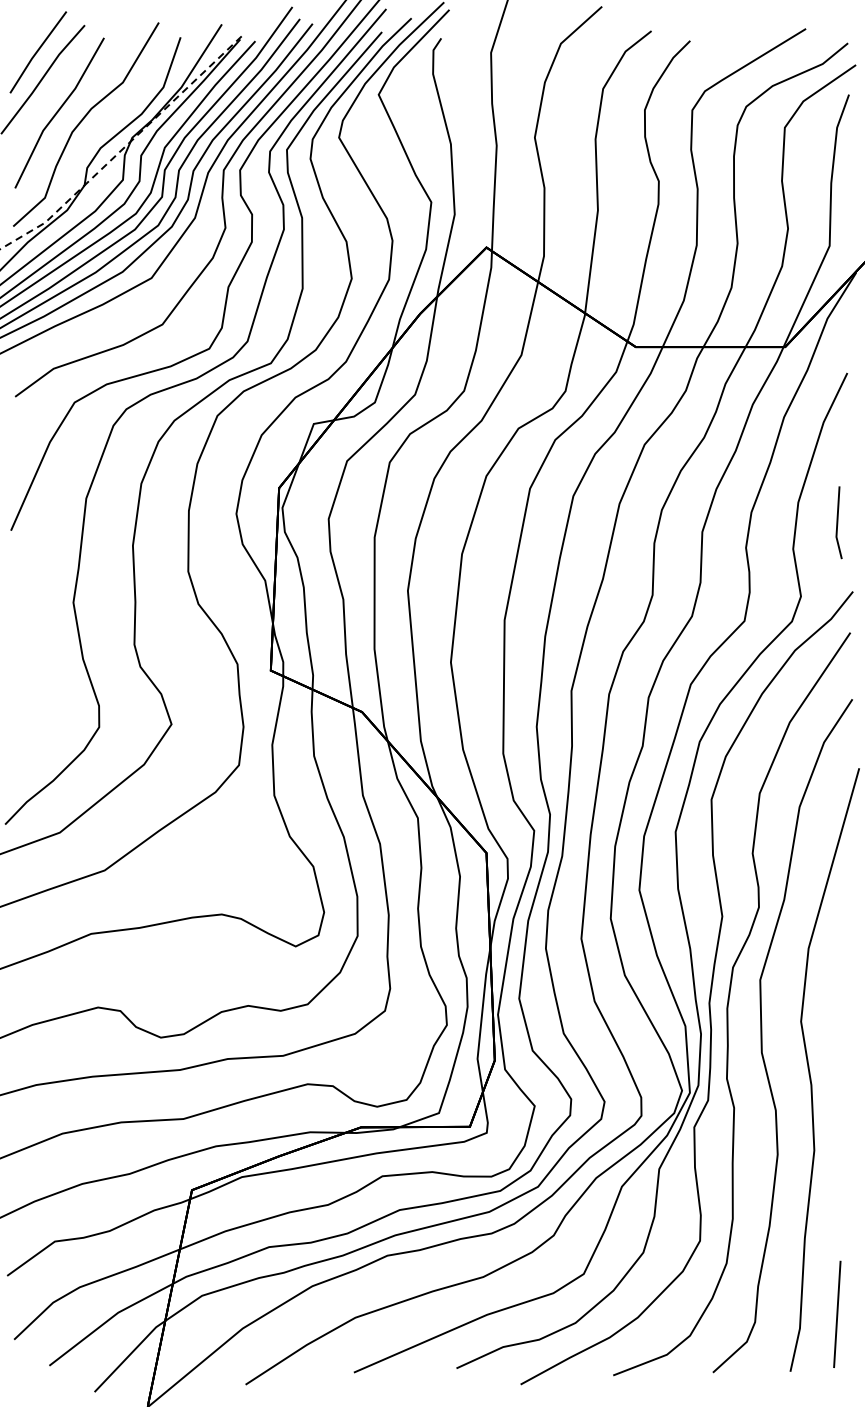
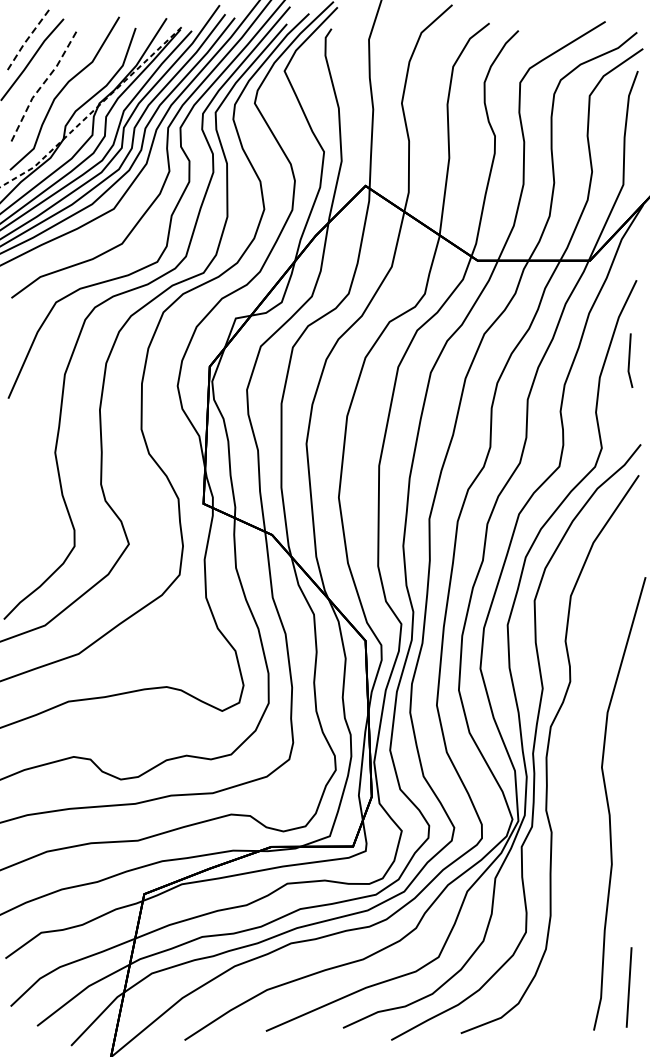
line: (36, 52) -> (27, 39), solid -> dashed
line: (57, 111) -> (43, 83), solid -> dashed
line: (839, 522) -> (630, 360), moved
curve: (763, 1036) -> (573, 778), removed

